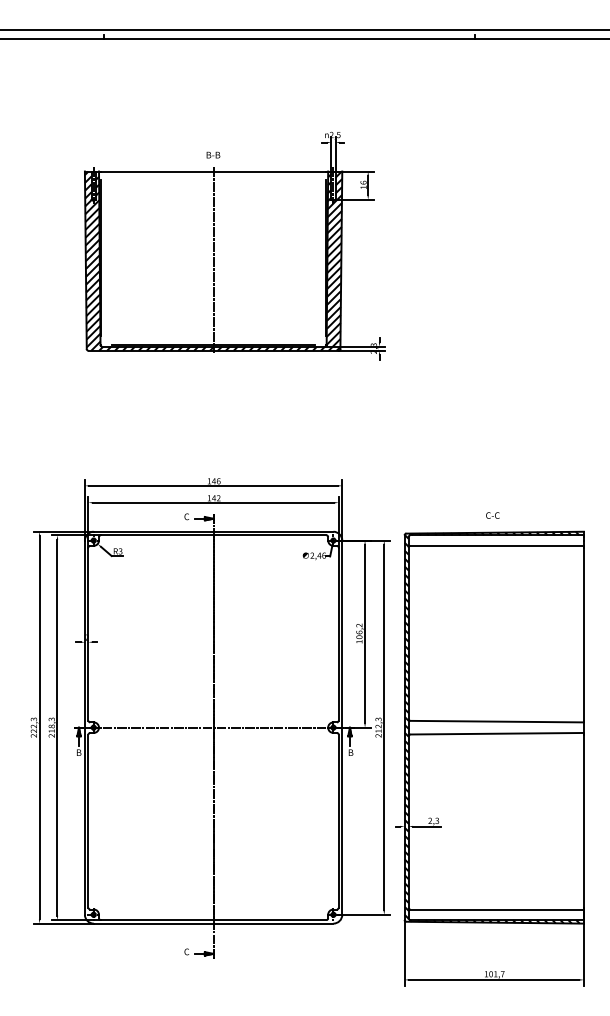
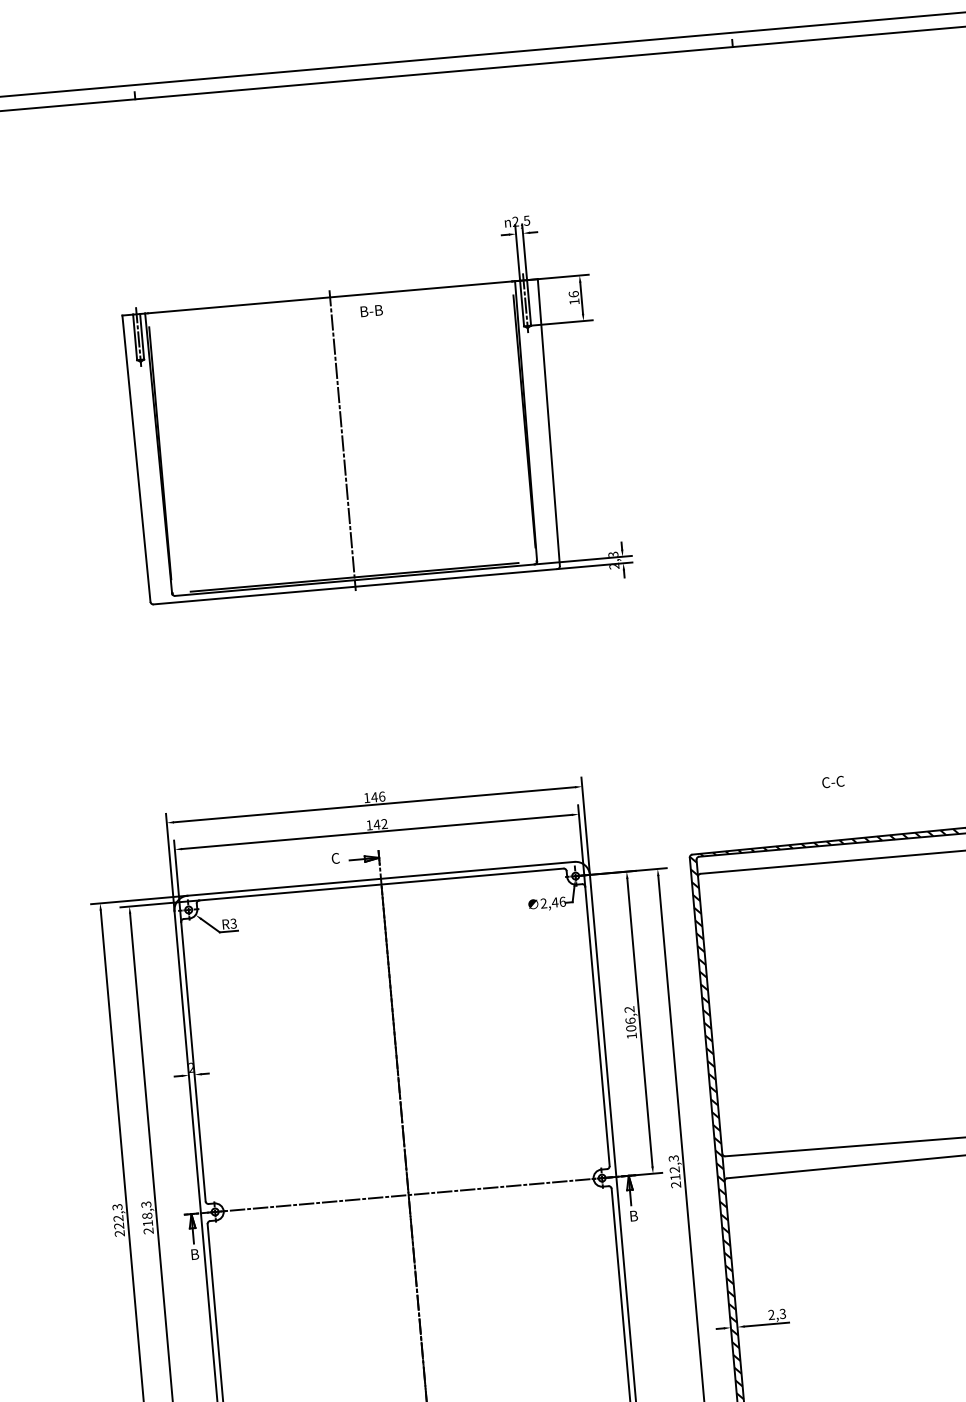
text: (213, 154) -> (371, 309), moved
hatch: (213, 260) -> (342, 440), removed
text: (492, 515) -> (832, 781), moved

